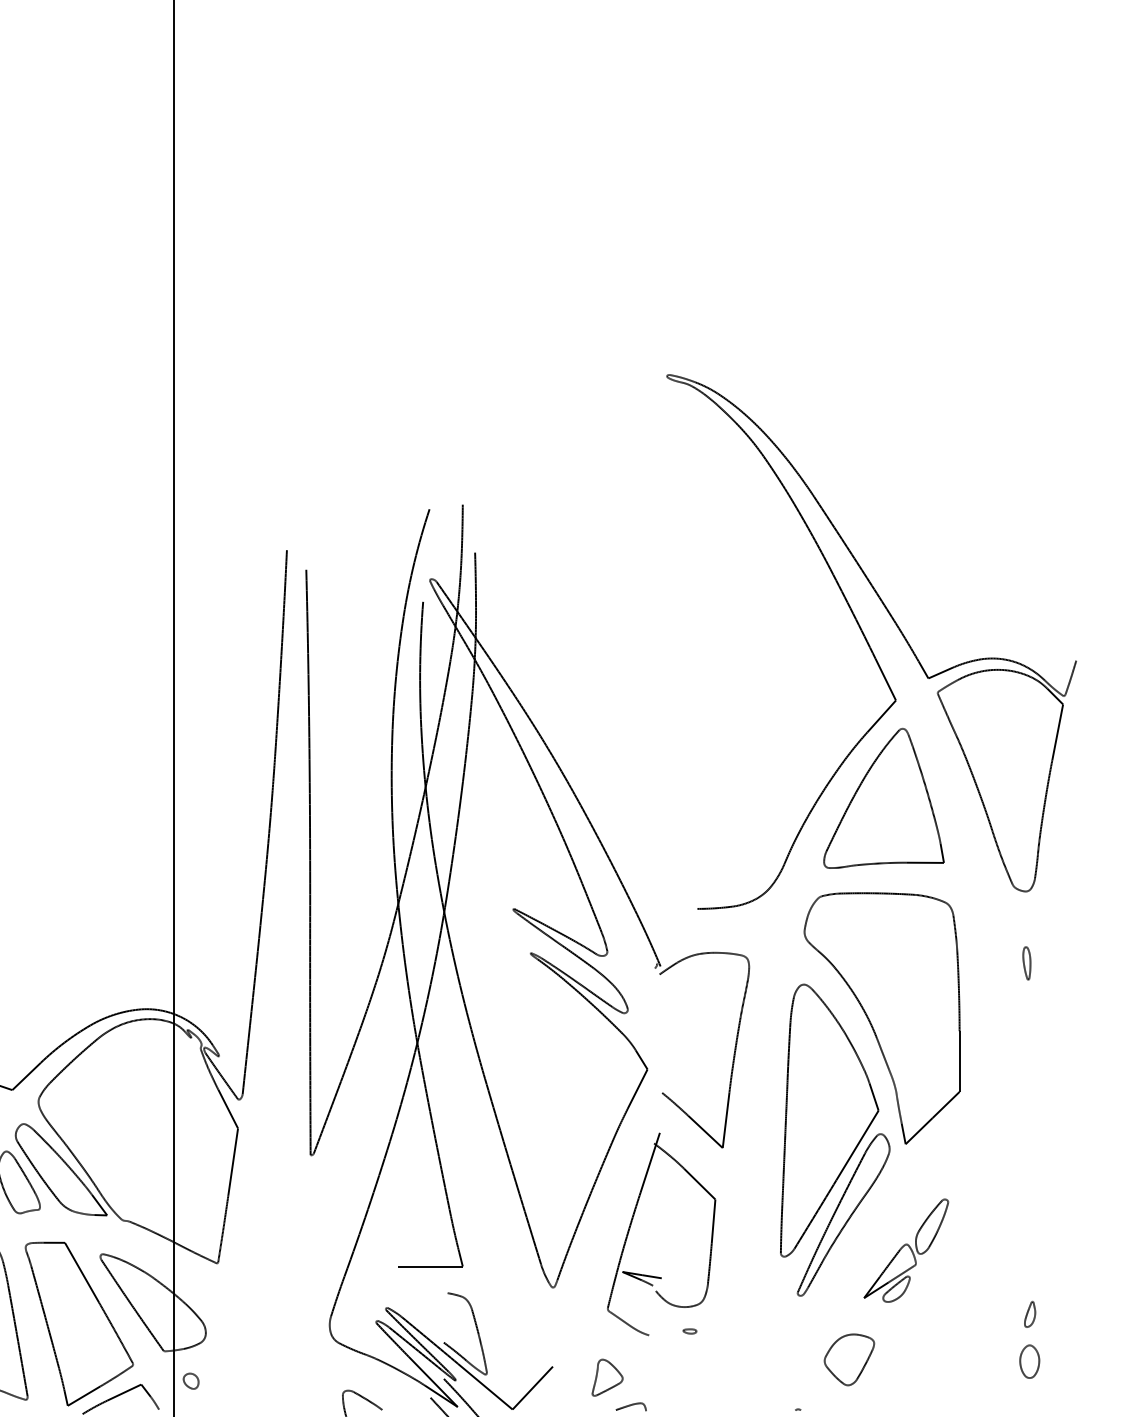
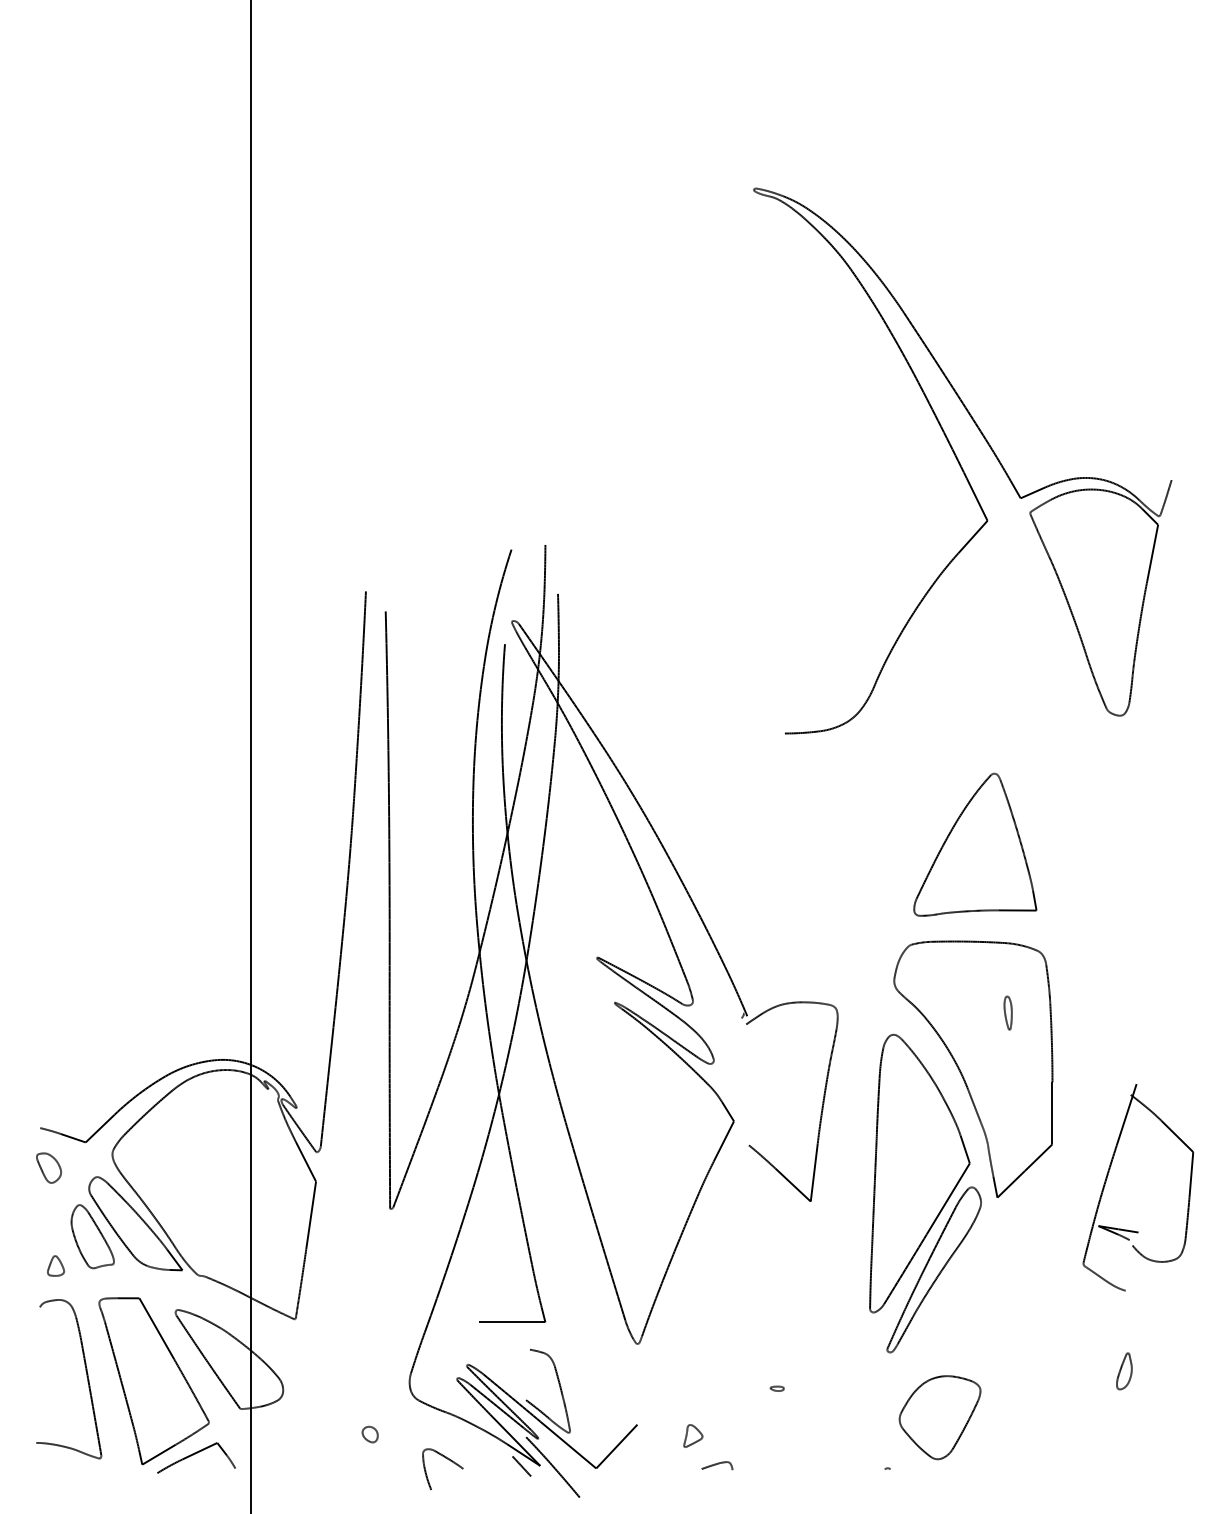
part: (871, 641) -> (962, 460), moved
part: (1026, 962) -> (1007, 1012), moved
part: (631, 1225) -> (1107, 1178), moved
part: (905, 1250) -> (997, 1306), removed
part: (1030, 1314) -> (1124, 1371), size x1.4
part: (848, 1359) -> (939, 1417), size x1.6
part: (1029, 1361) -> (1123, 1419), removed
part: (607, 1377) -> (693, 1435), size x0.6
part: (190, 1381) -> (369, 1434), moved

